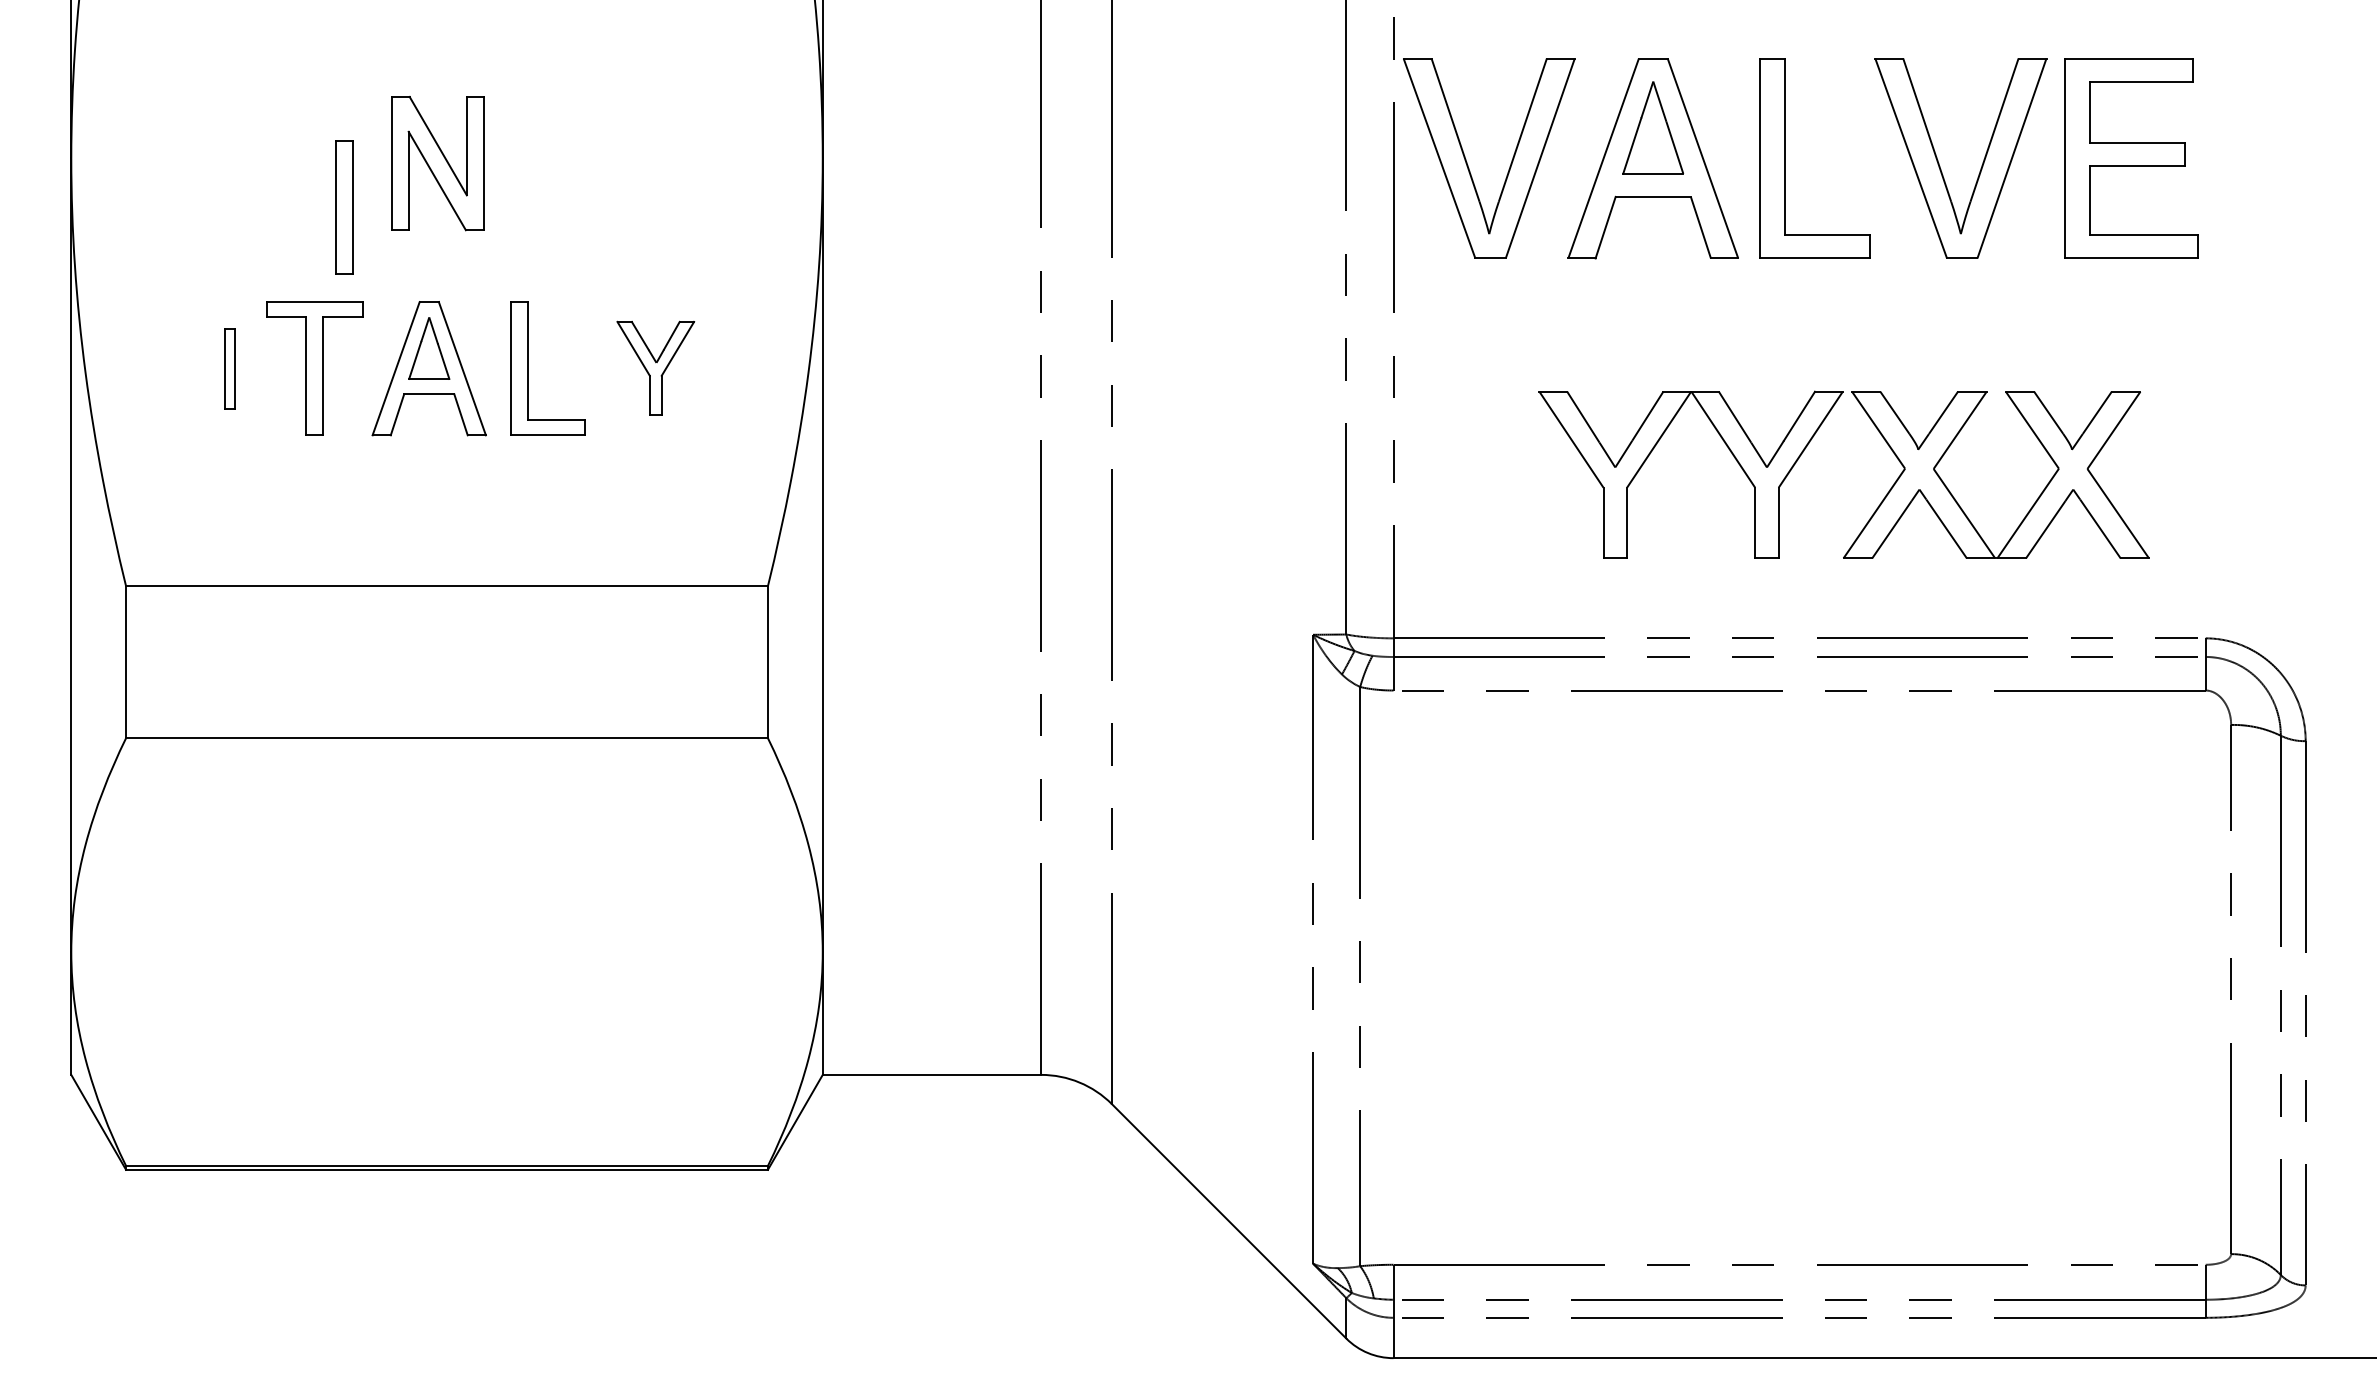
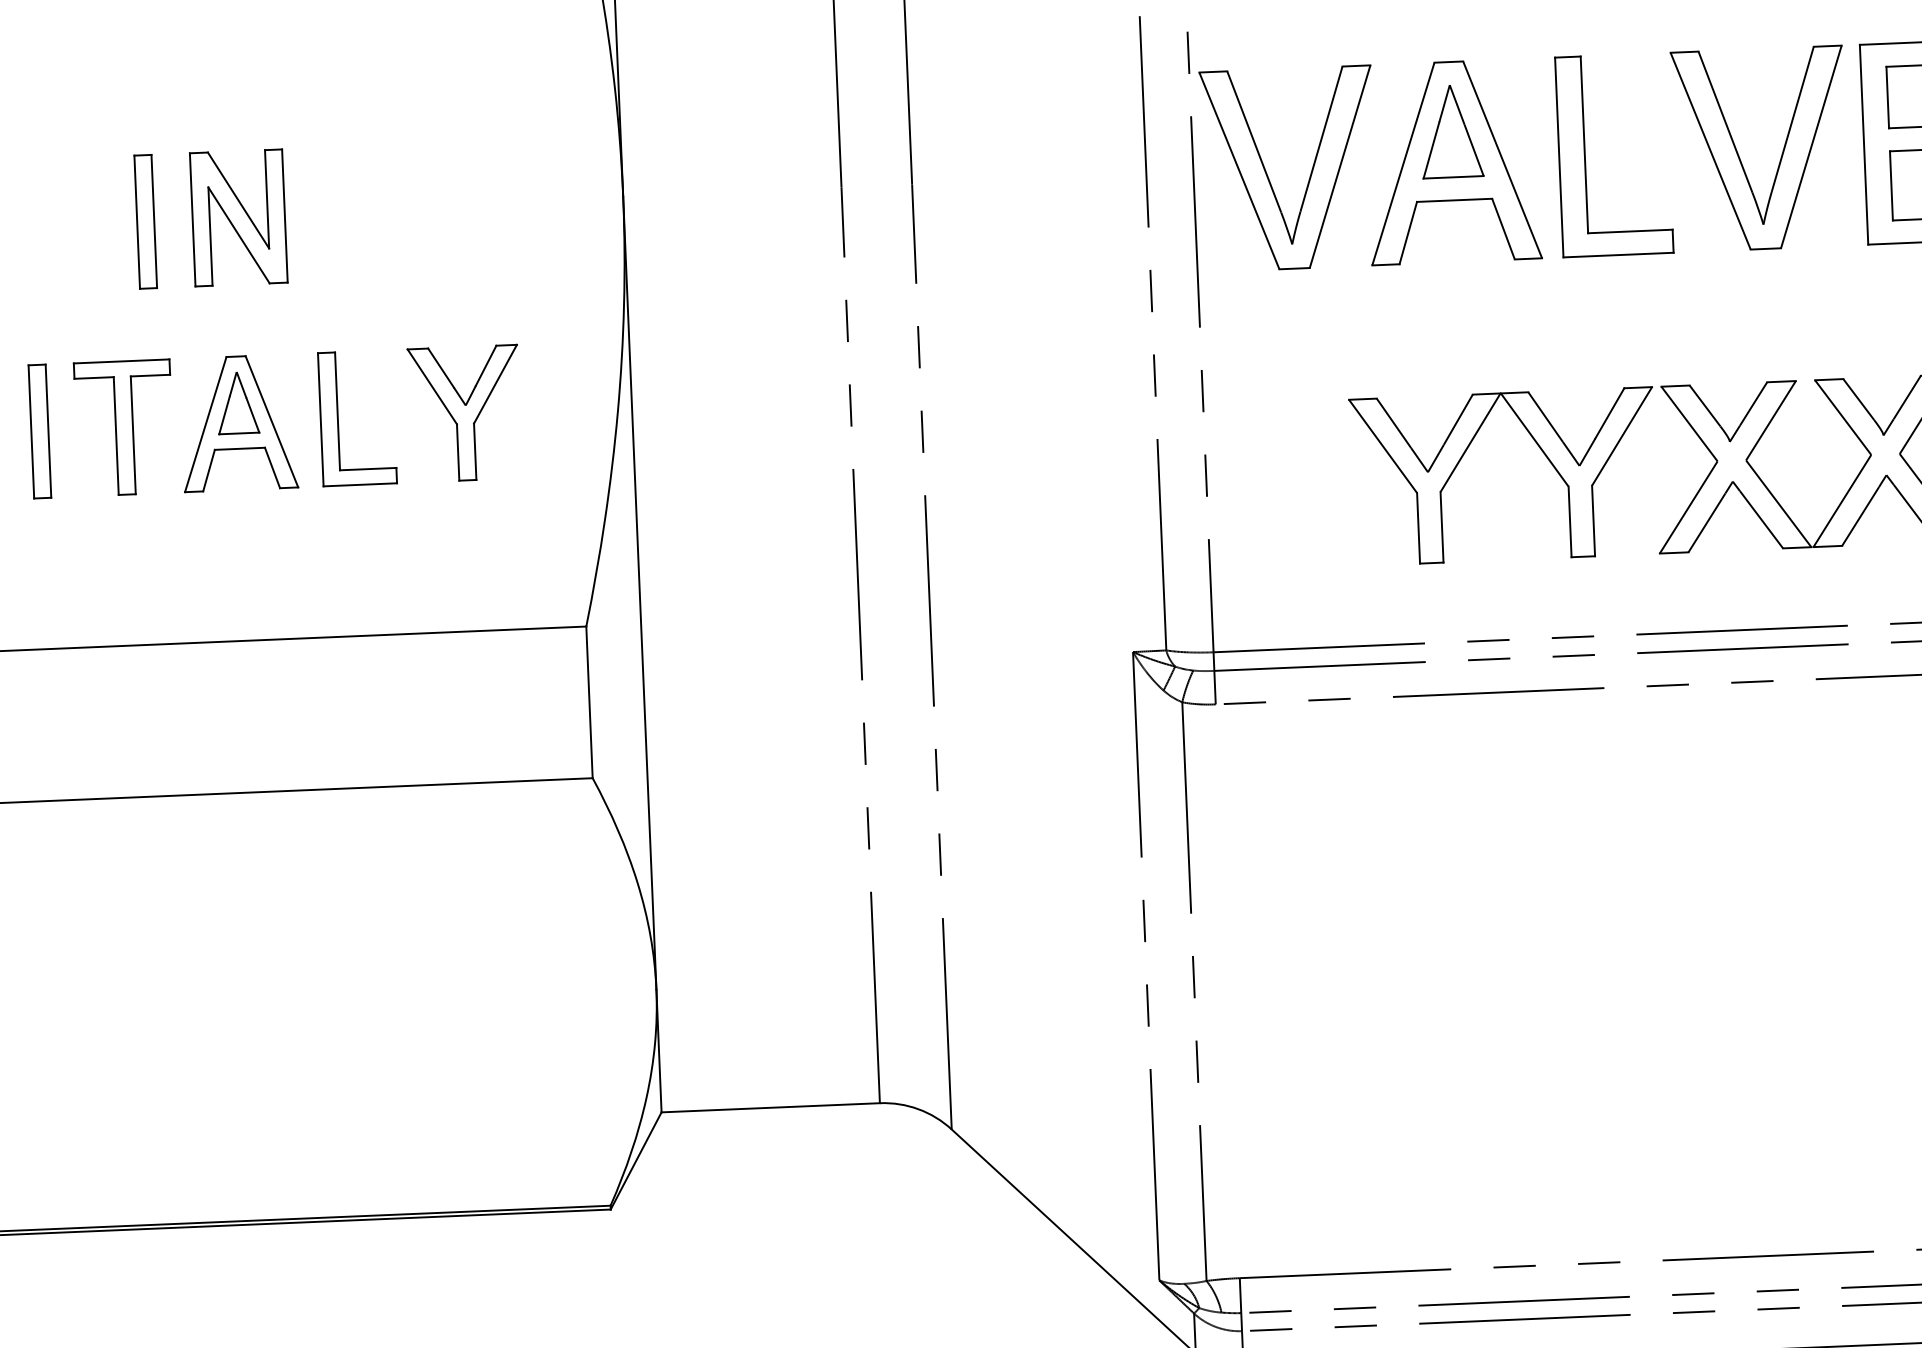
part: (344, 207) -> (145, 221), moved
part: (230, 368) -> (40, 431), size x1.67
part: (655, 368) -> (464, 413), size x1.43

